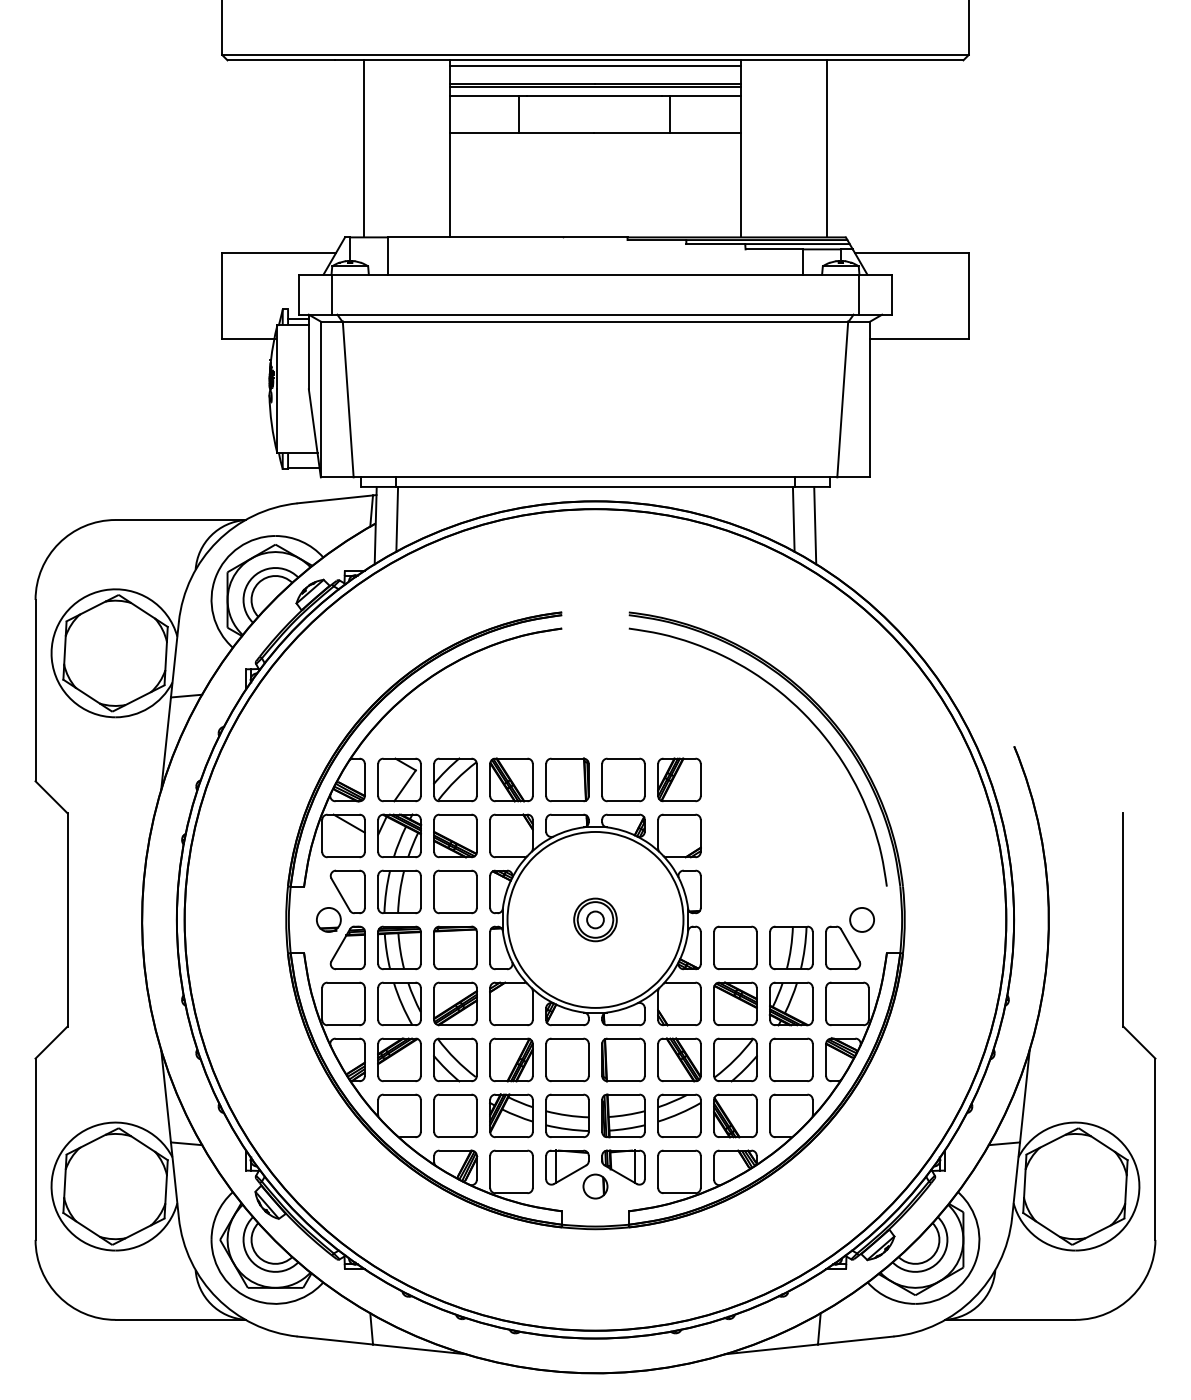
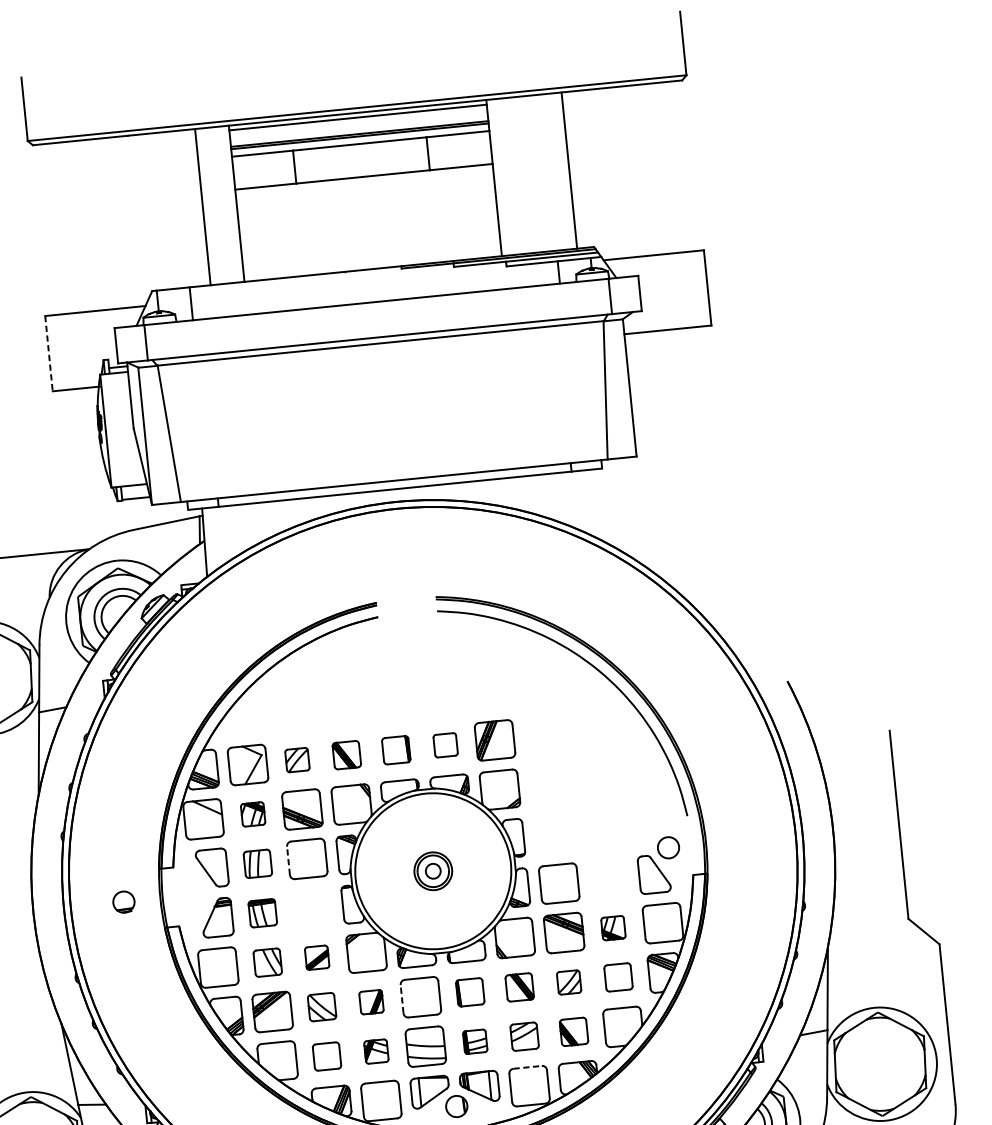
line: (364, 148) -> (203, 206), moved
line: (222, 296) -> (49, 354), solid -> dashed
line: (397, 518) -> (223, 534), removed
line: (793, 518) -> (572, 499), removed
line: (815, 525) -> (592, 503), removed
part: (455, 779) -> (297, 759), size x0.6
part: (511, 779) -> (346, 754), size x0.7
part: (567, 779) -> (396, 749), size x0.7
part: (623, 779) -> (445, 744), size x0.6
part: (399, 835) -> (252, 814), size x0.6
part: (399, 891) -> (257, 863), size x0.7
line: (434, 891) -> (288, 860), solid -> dashed
part: (328, 919) -> (123, 901), moved
part: (399, 947) -> (262, 912), size x0.7
part: (455, 947) -> (312, 907), removed
part: (791, 947) -> (608, 878), removed
part: (399, 1003) -> (267, 962), size x0.7
part: (455, 1003) -> (317, 957), size x0.6
part: (790, 1003) -> (612, 927), size x0.6
part: (455, 1059) -> (322, 1006), size x0.7
part: (511, 1059) -> (371, 1001), size x0.6
line: (546, 1059) -> (402, 998), solid -> dashed
part: (623, 1059) -> (470, 991), size x0.7
part: (679, 1059) -> (519, 987), size x0.7
part: (735, 1059) -> (569, 982), size x0.6
part: (791, 1059) -> (618, 977), size x0.7
part: (455, 1115) -> (326, 1056), size x0.7
part: (511, 1115) -> (376, 1051), size x0.6
part: (623, 1115) -> (475, 1041), size x0.6
part: (679, 1115) -> (524, 1036), size x0.7
part: (735, 1115) -> (574, 1031), size x0.7
line: (679, 1150) -> (527, 1067), solid -> dashed

